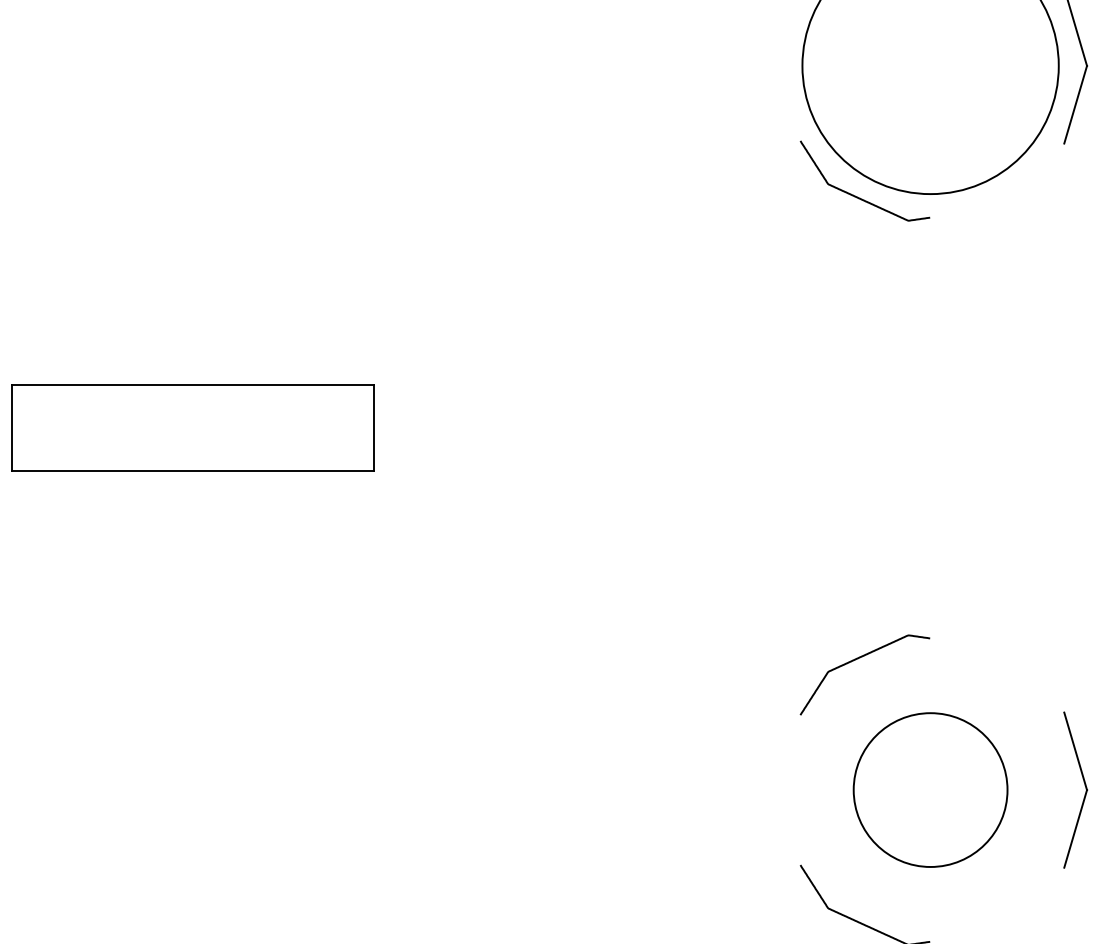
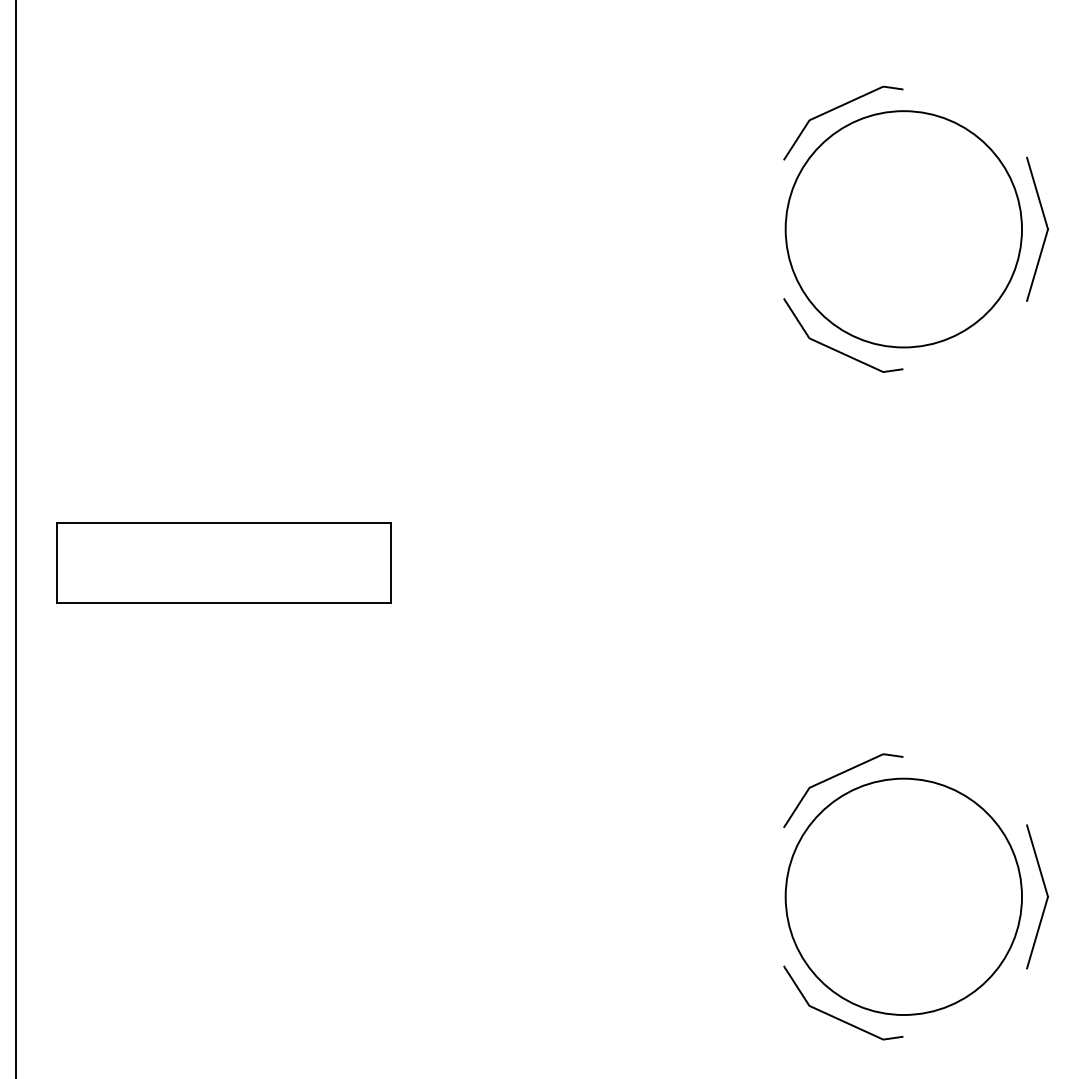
circle: (930, 789) -> (903, 896), size x1.67

